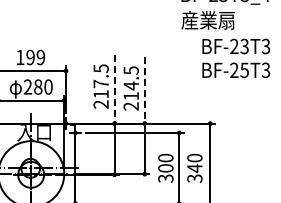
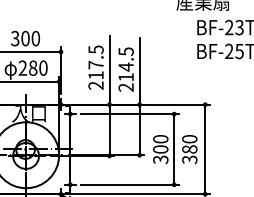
text: (30, 57) -> (25, 38), 199 -> 300
line: (114, 89) -> (109, 70), dashed -> solid
line: (144, 90) -> (139, 71), dashed -> solid
text: (194, 168) -> (189, 149), 340 -> 380

